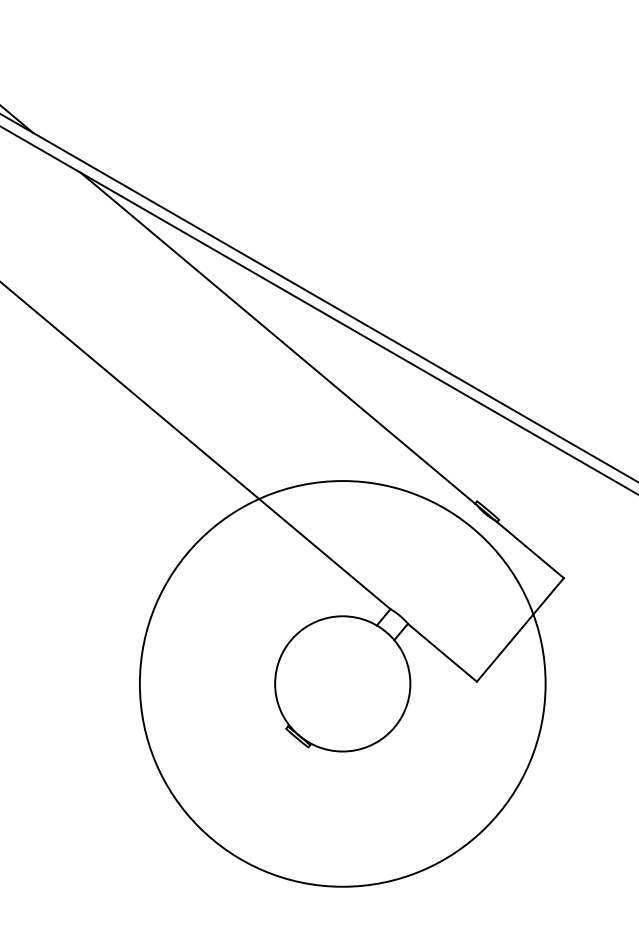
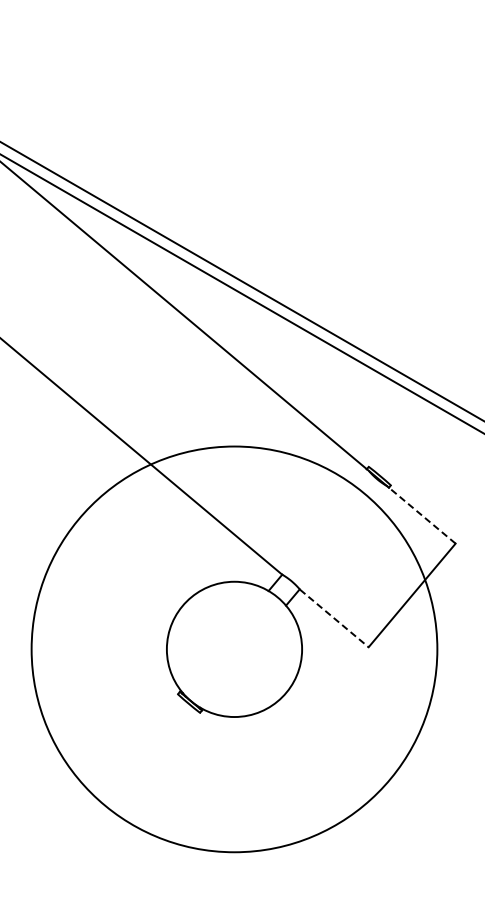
line: (530, 550) -> (422, 515), solid -> dashed
line: (442, 652) -> (334, 617), solid -> dashed

